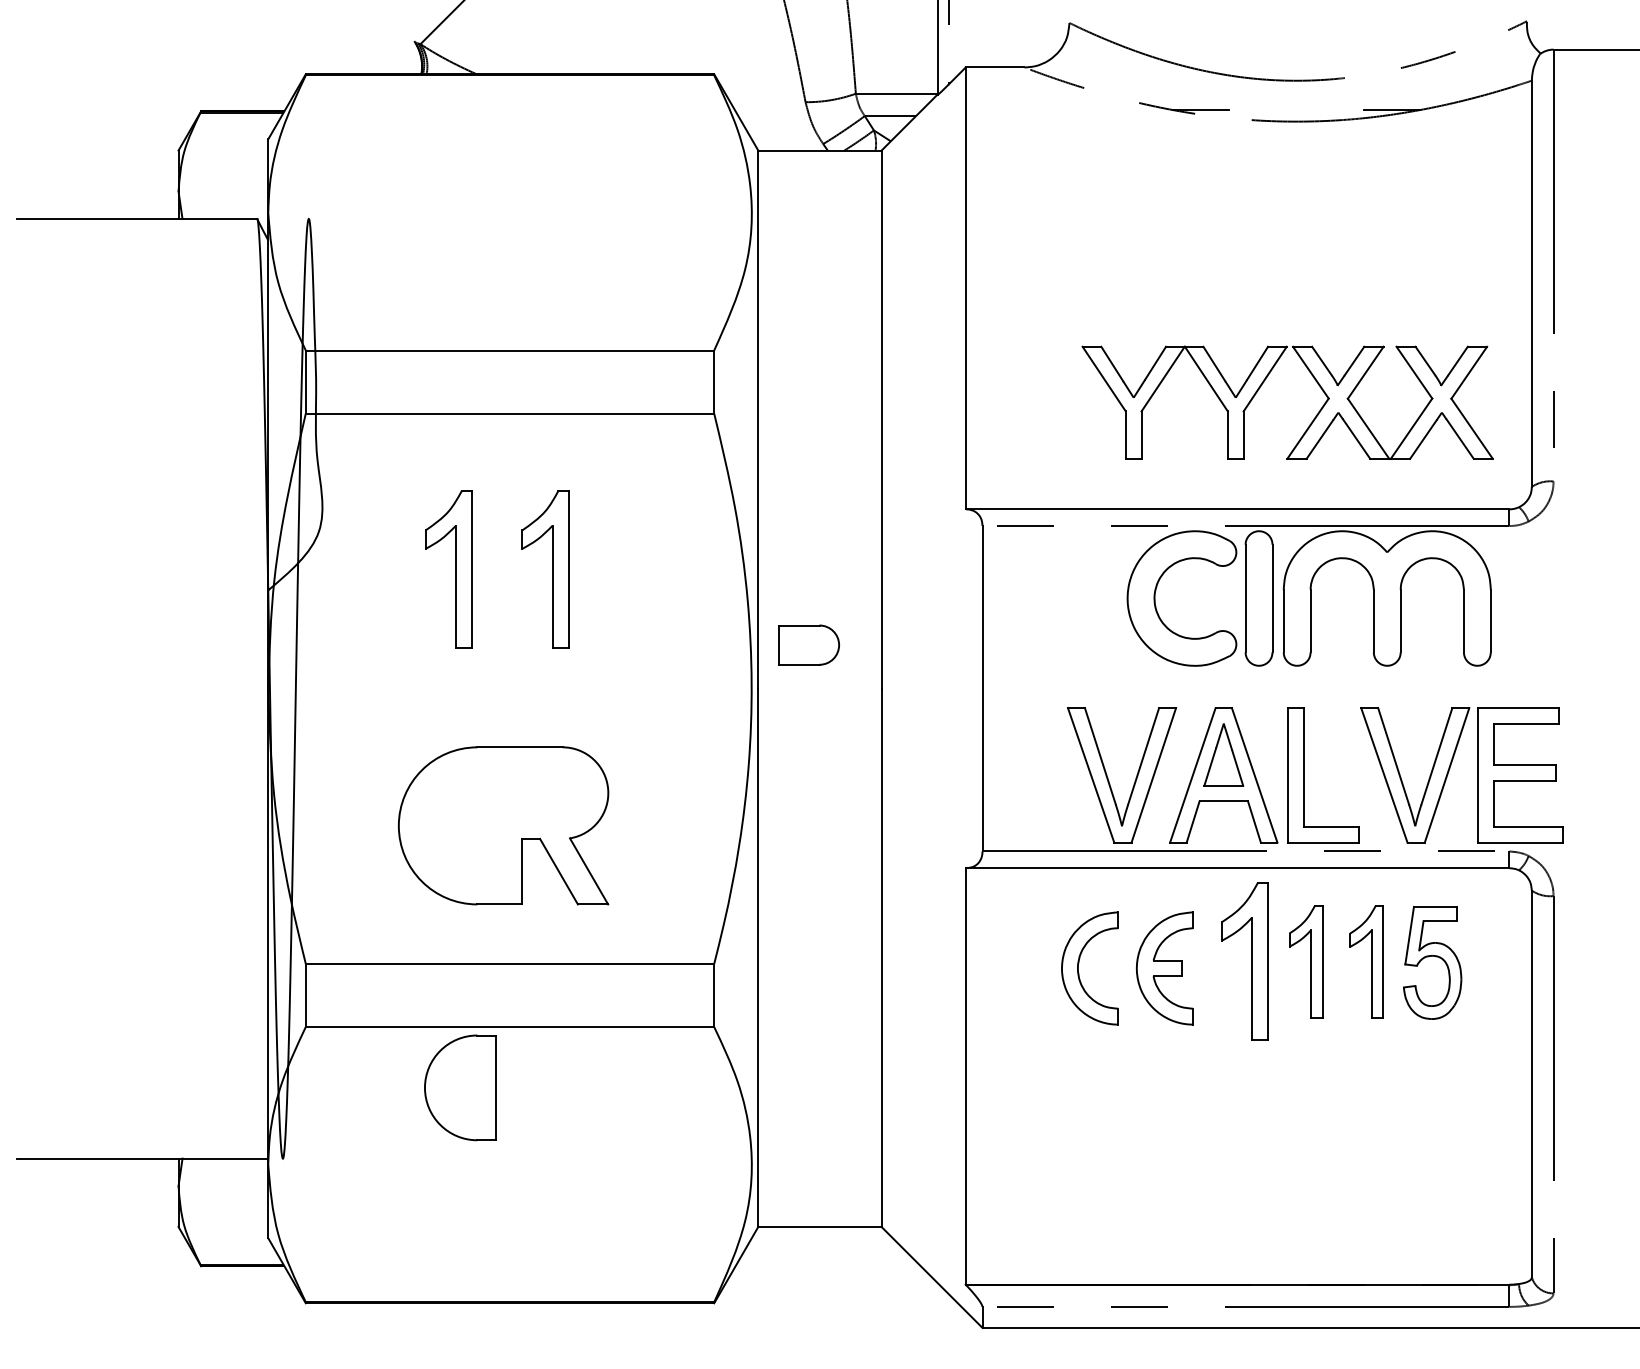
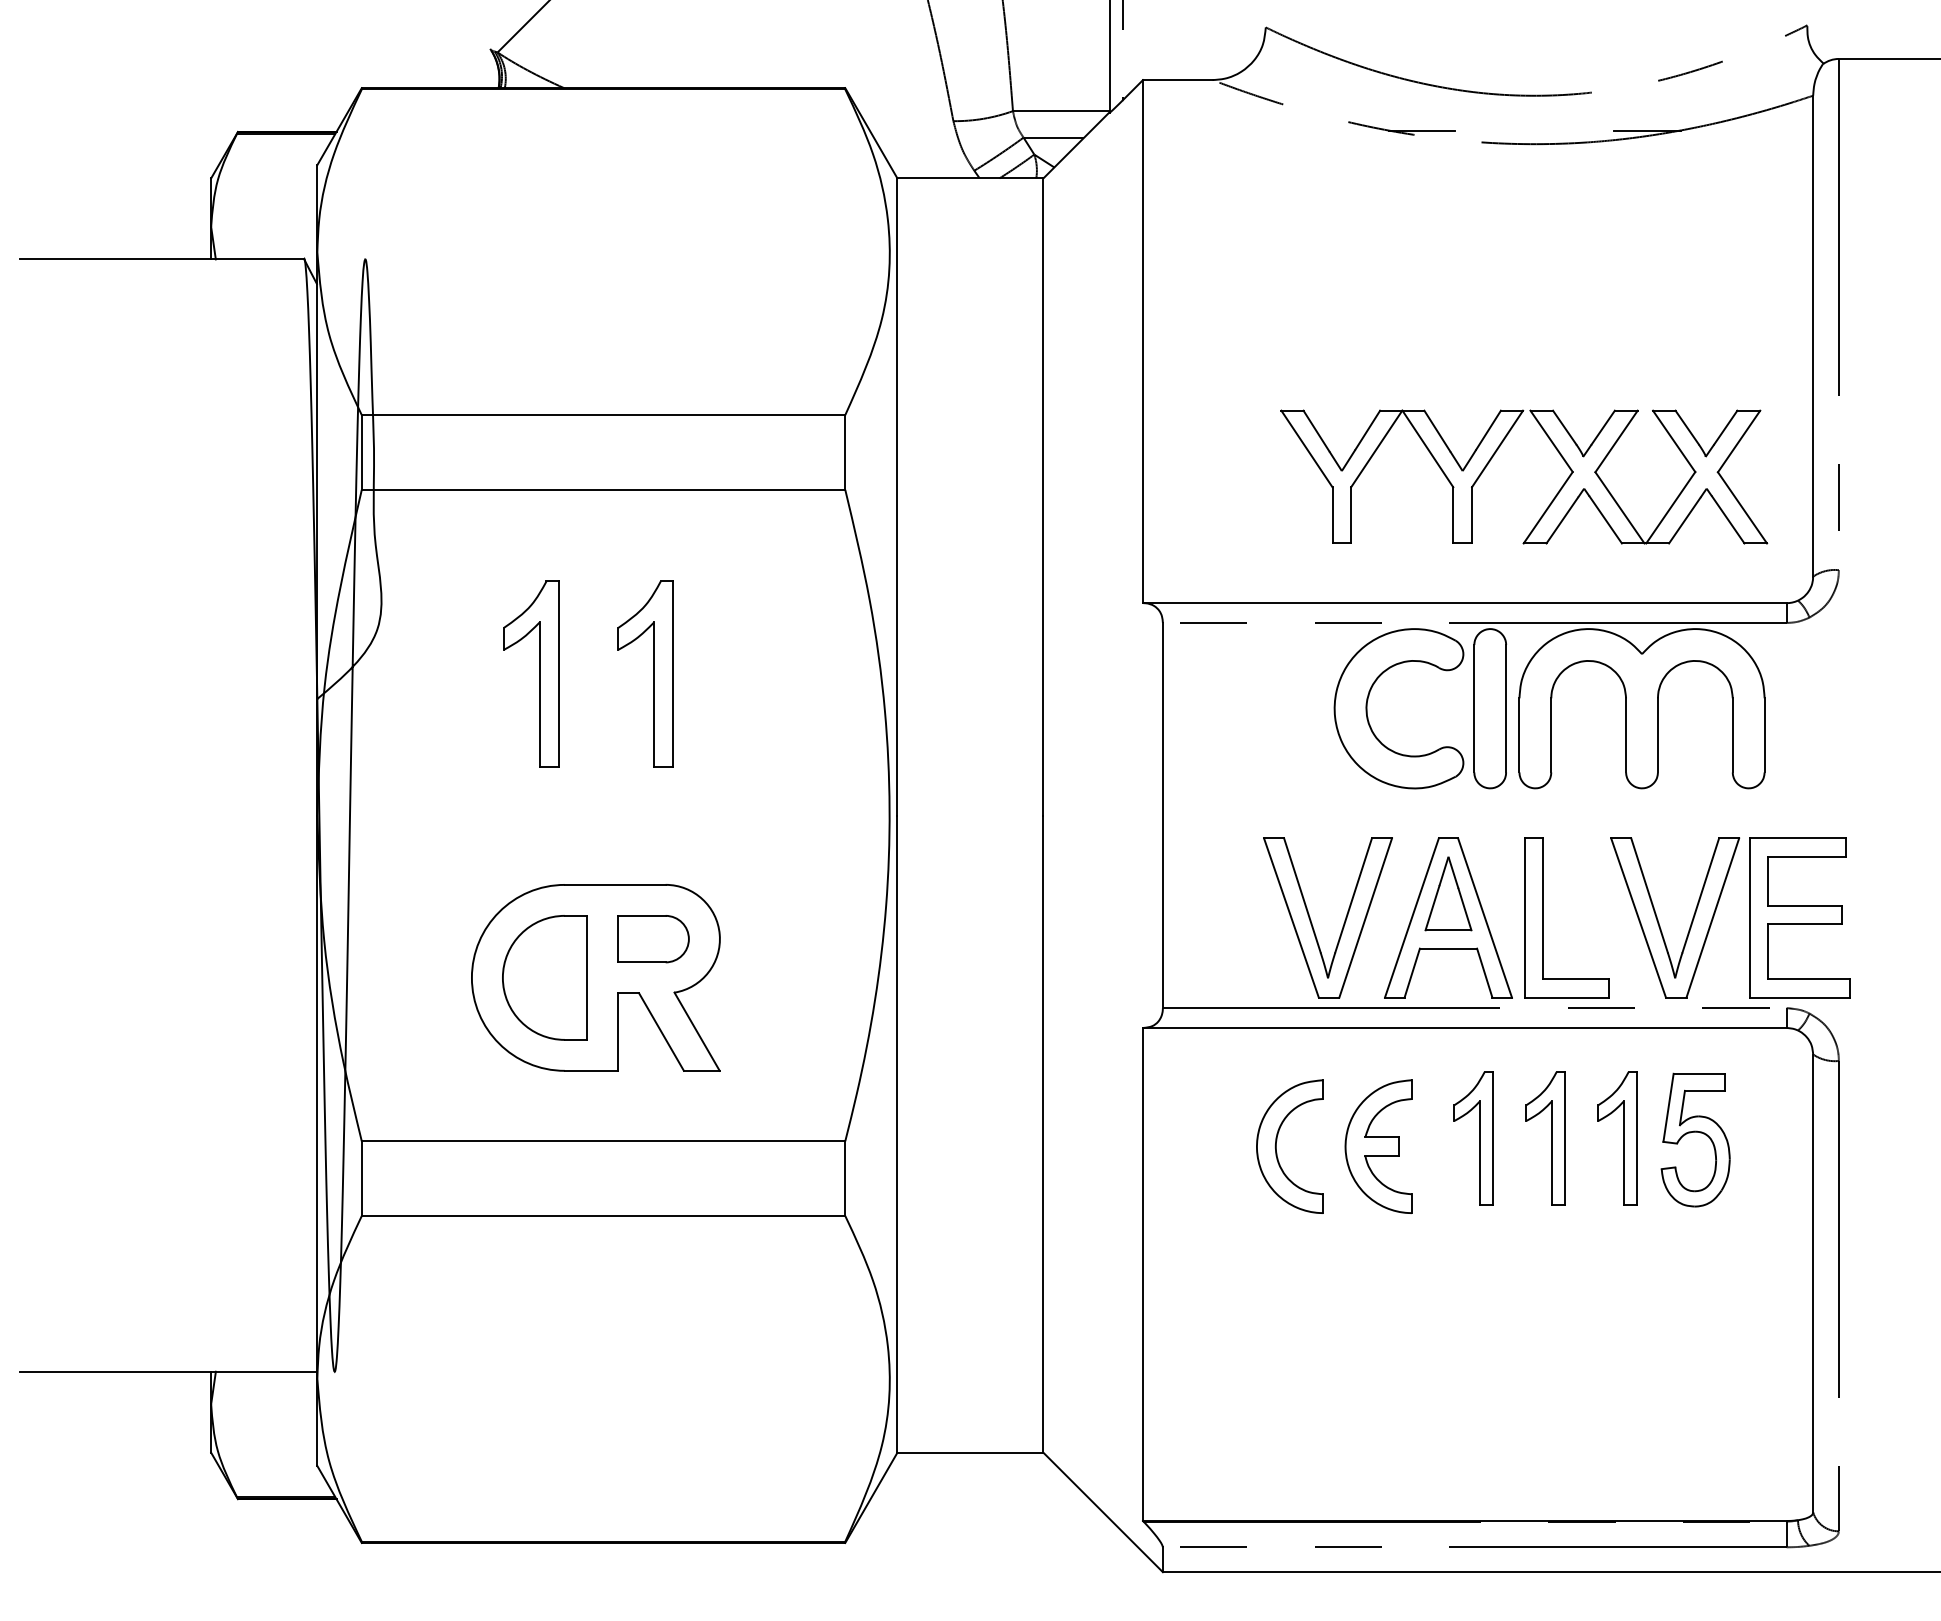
part: (808, 644) -> (652, 938), moved
part: (1245, 961) -> (1474, 1138), size x0.71
part: (460, 1087) -> (544, 977), moved

